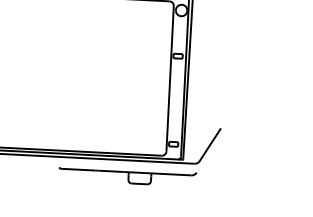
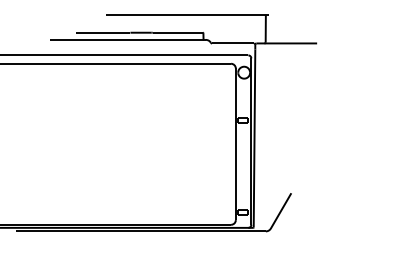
part: (127, 176) -> (196, 248), removed

